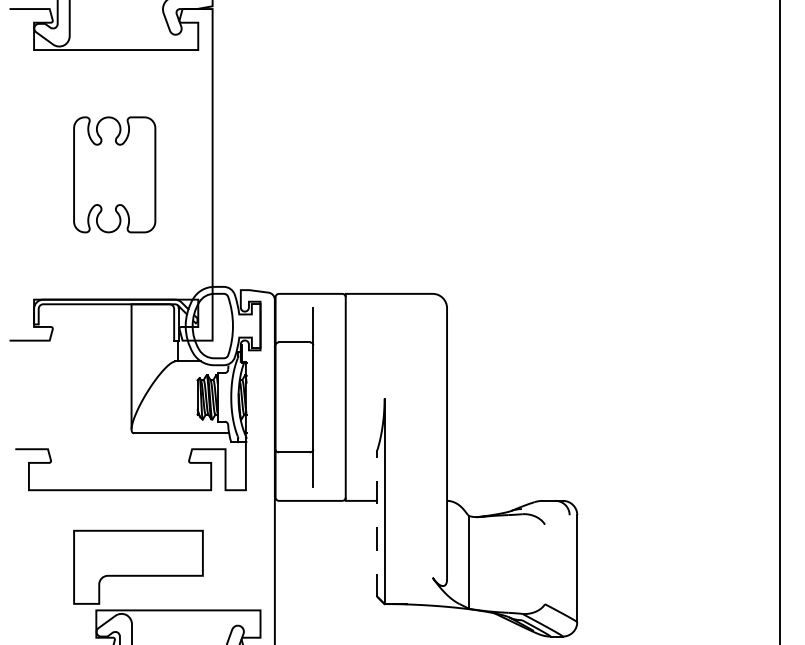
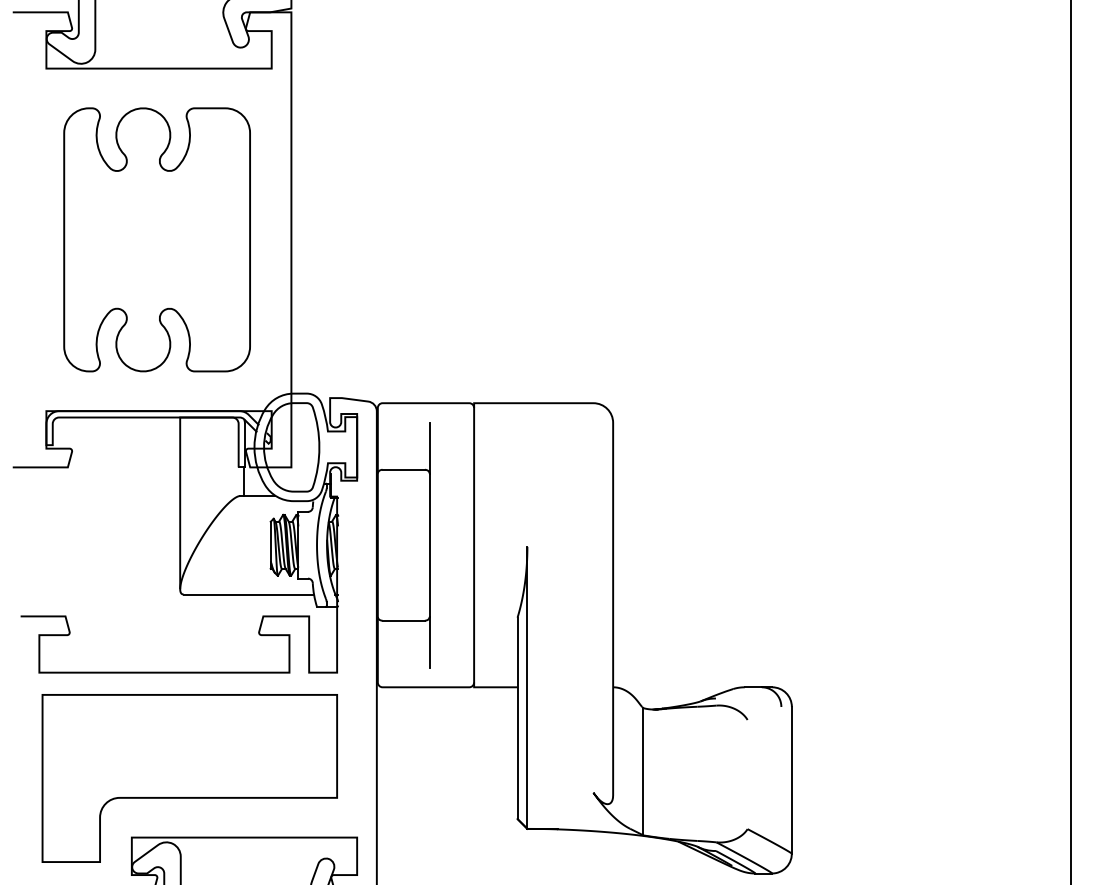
part: (114, 174) -> (156, 239), size x1.67
line: (377, 523) -> (517, 718), dashed -> solid
part: (138, 567) -> (189, 778), size x1.67

